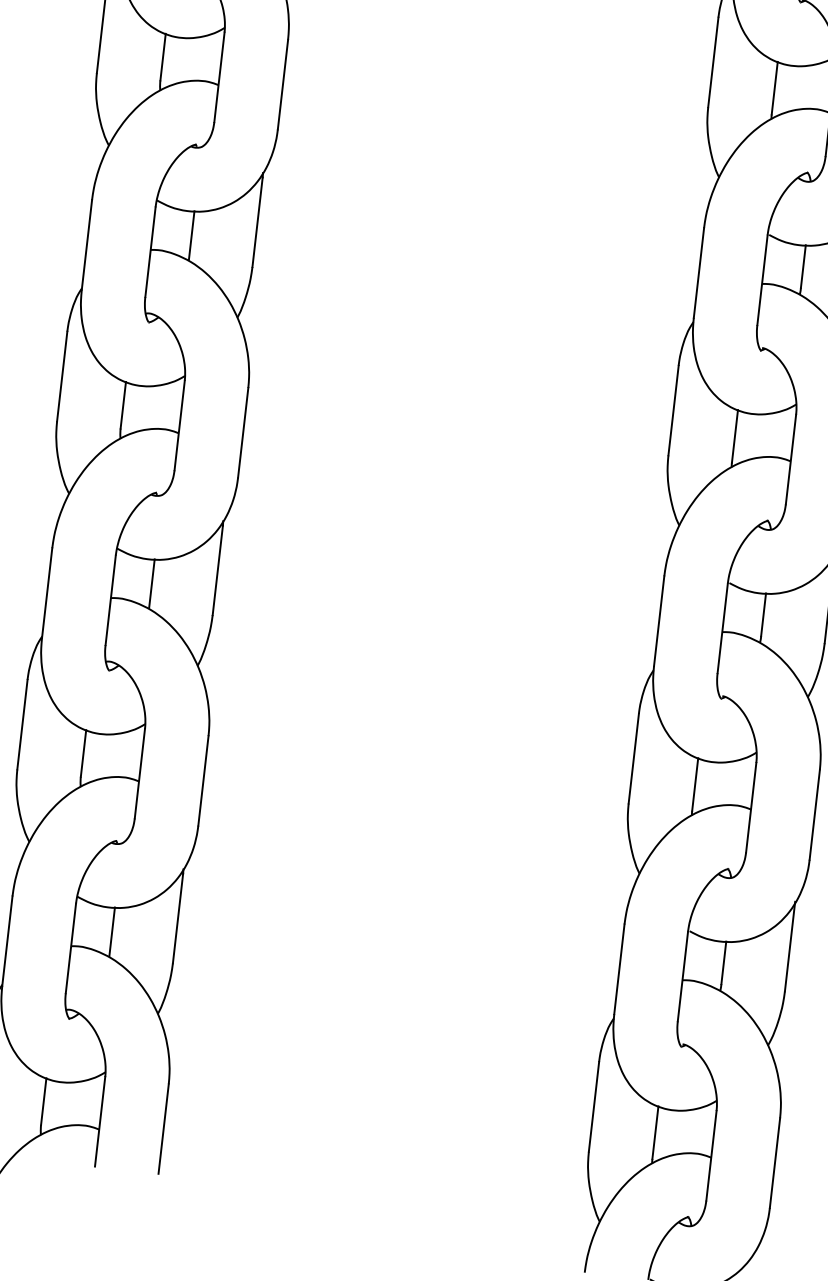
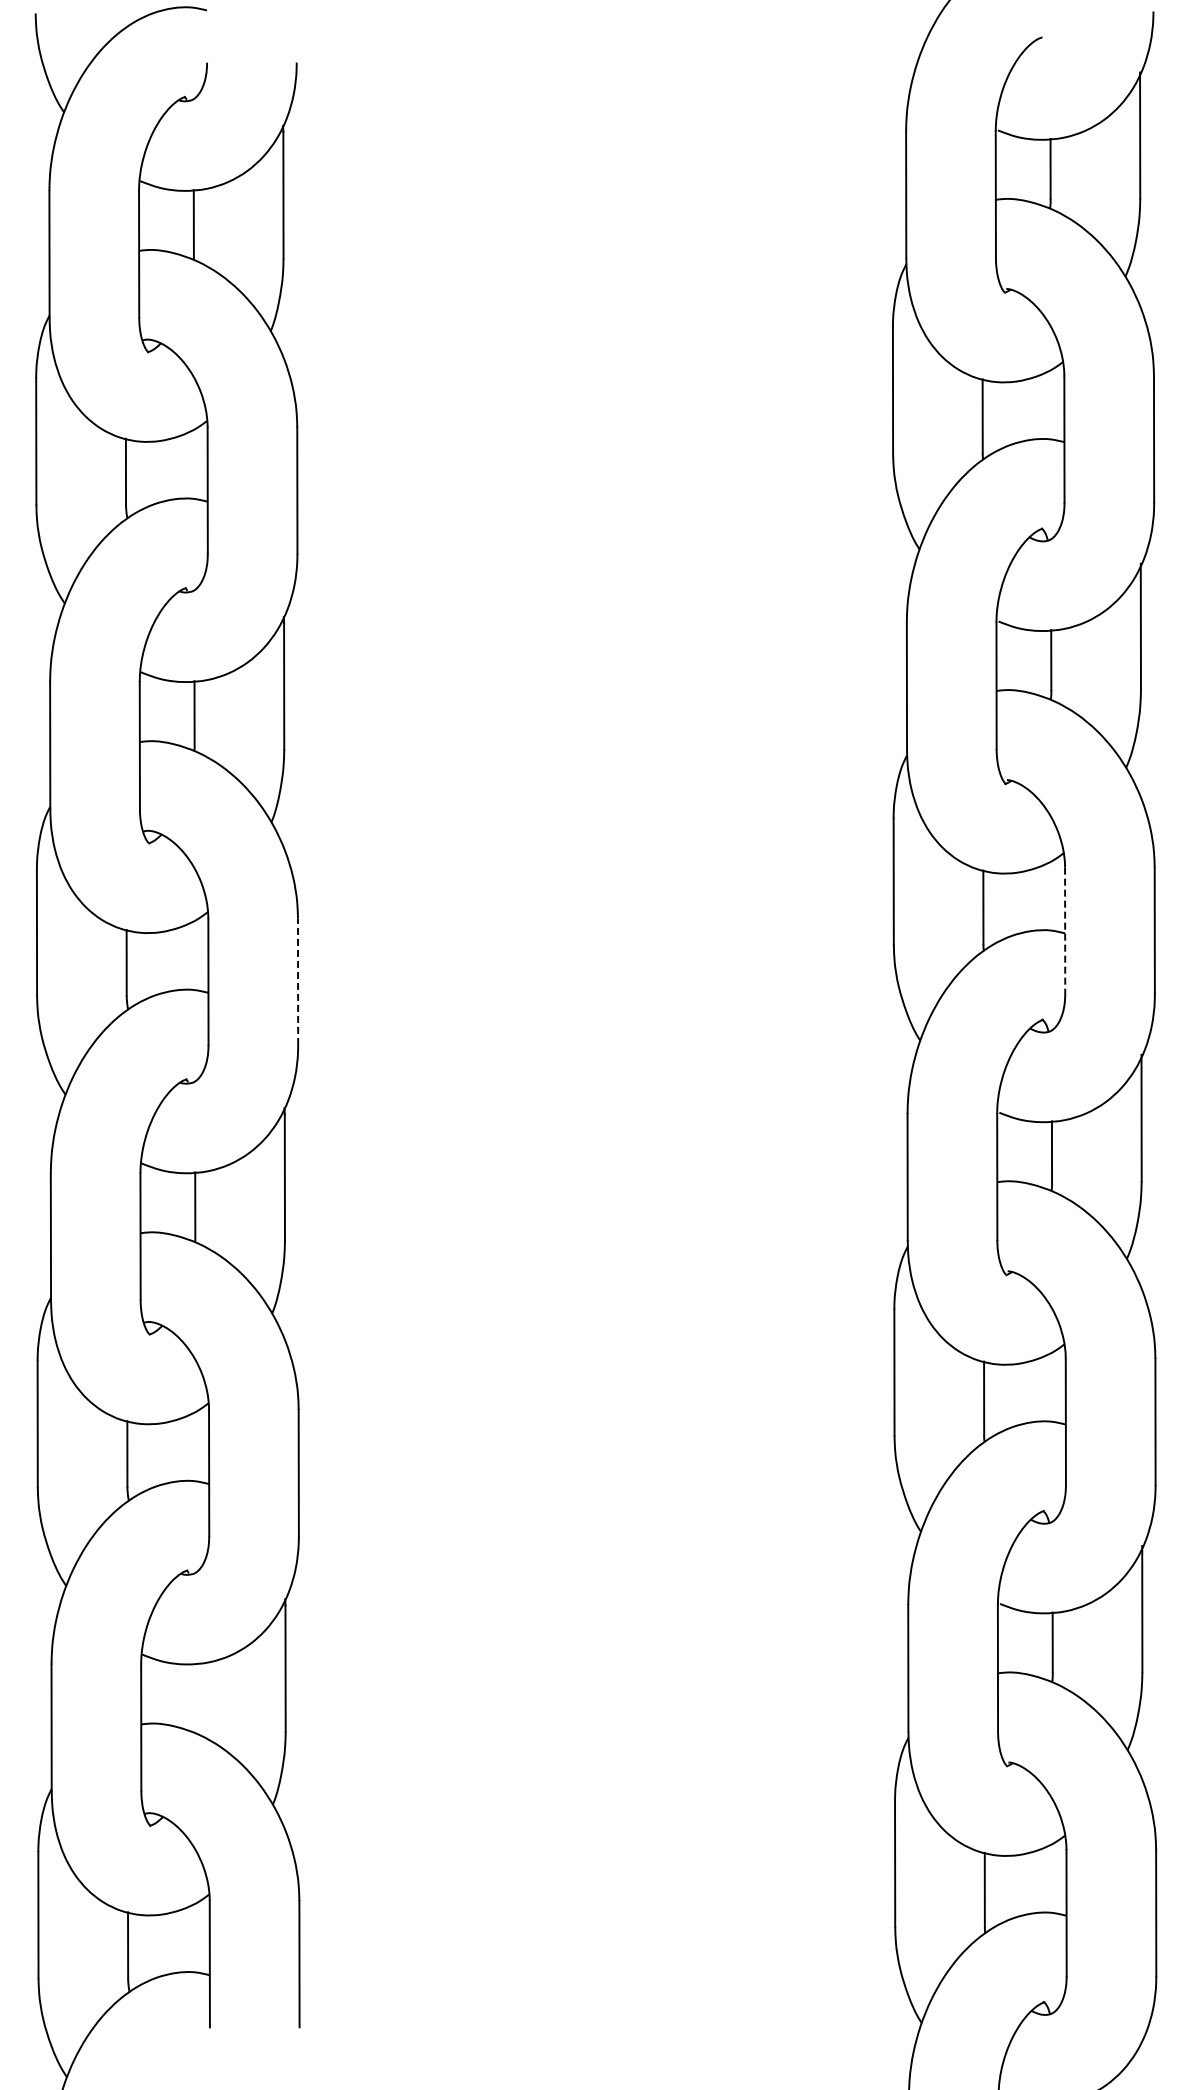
line: (243, 432) -> (298, 981), solid -> dashed
line: (791, 460) -> (1065, 931), solid -> dashed
line: (111, 931) -> (195, 1697), removed

